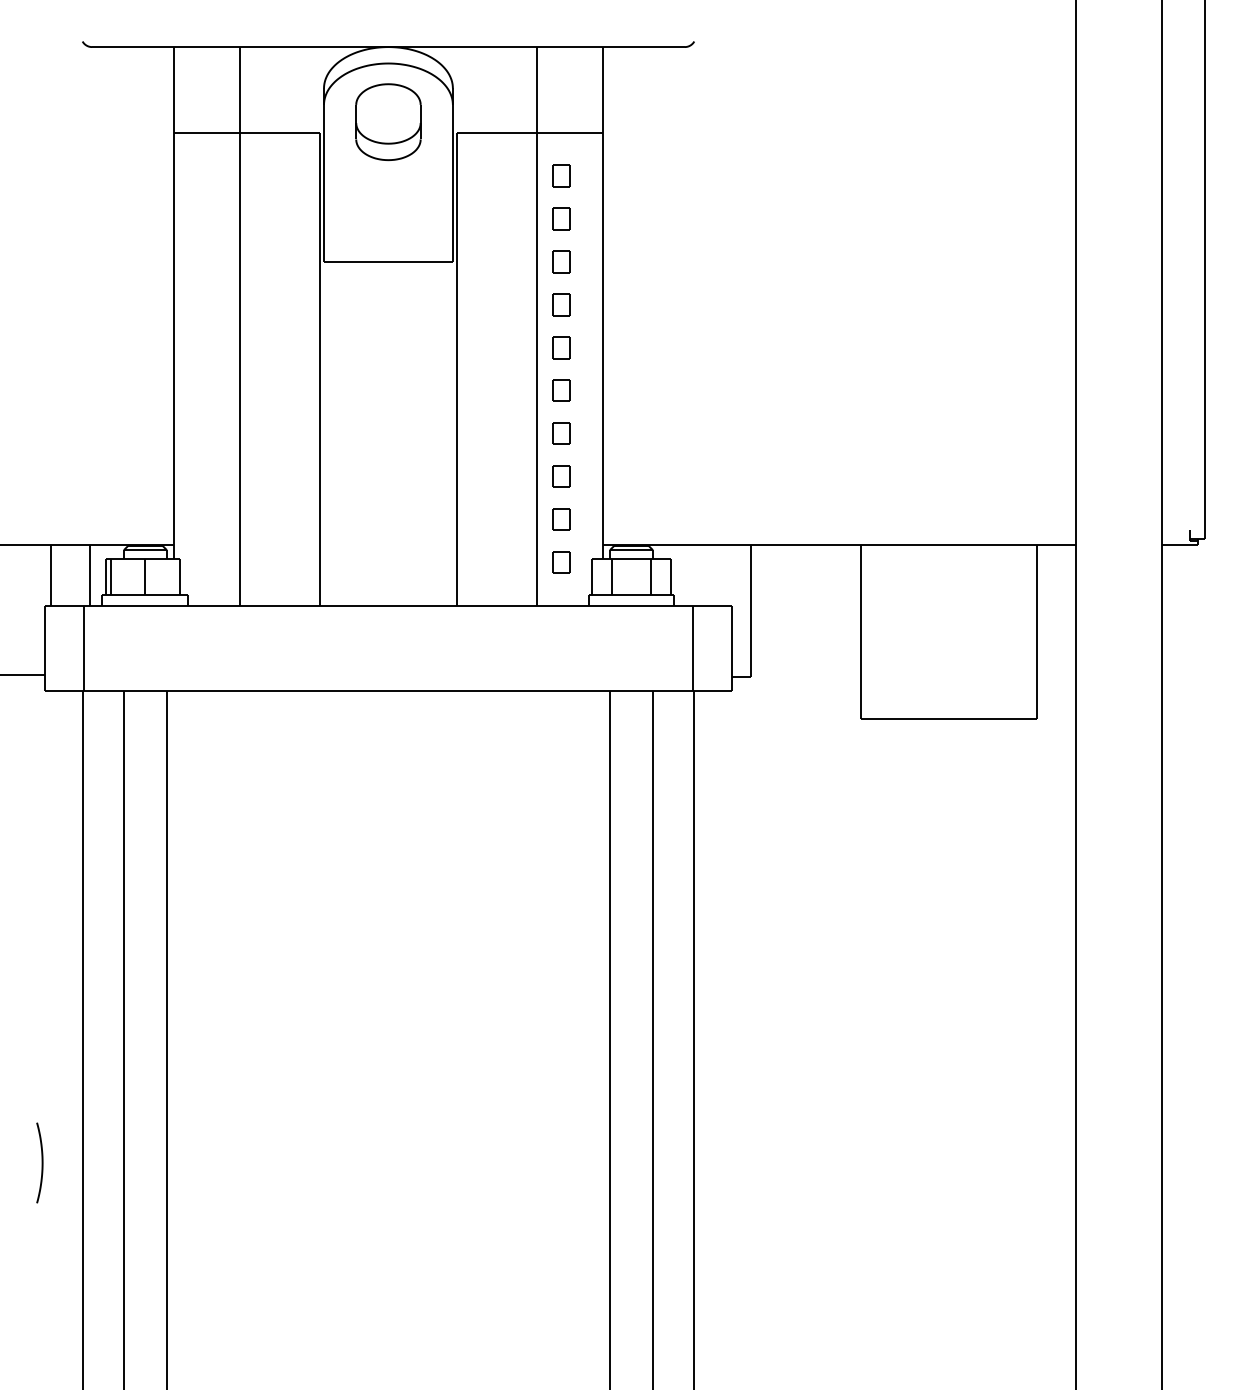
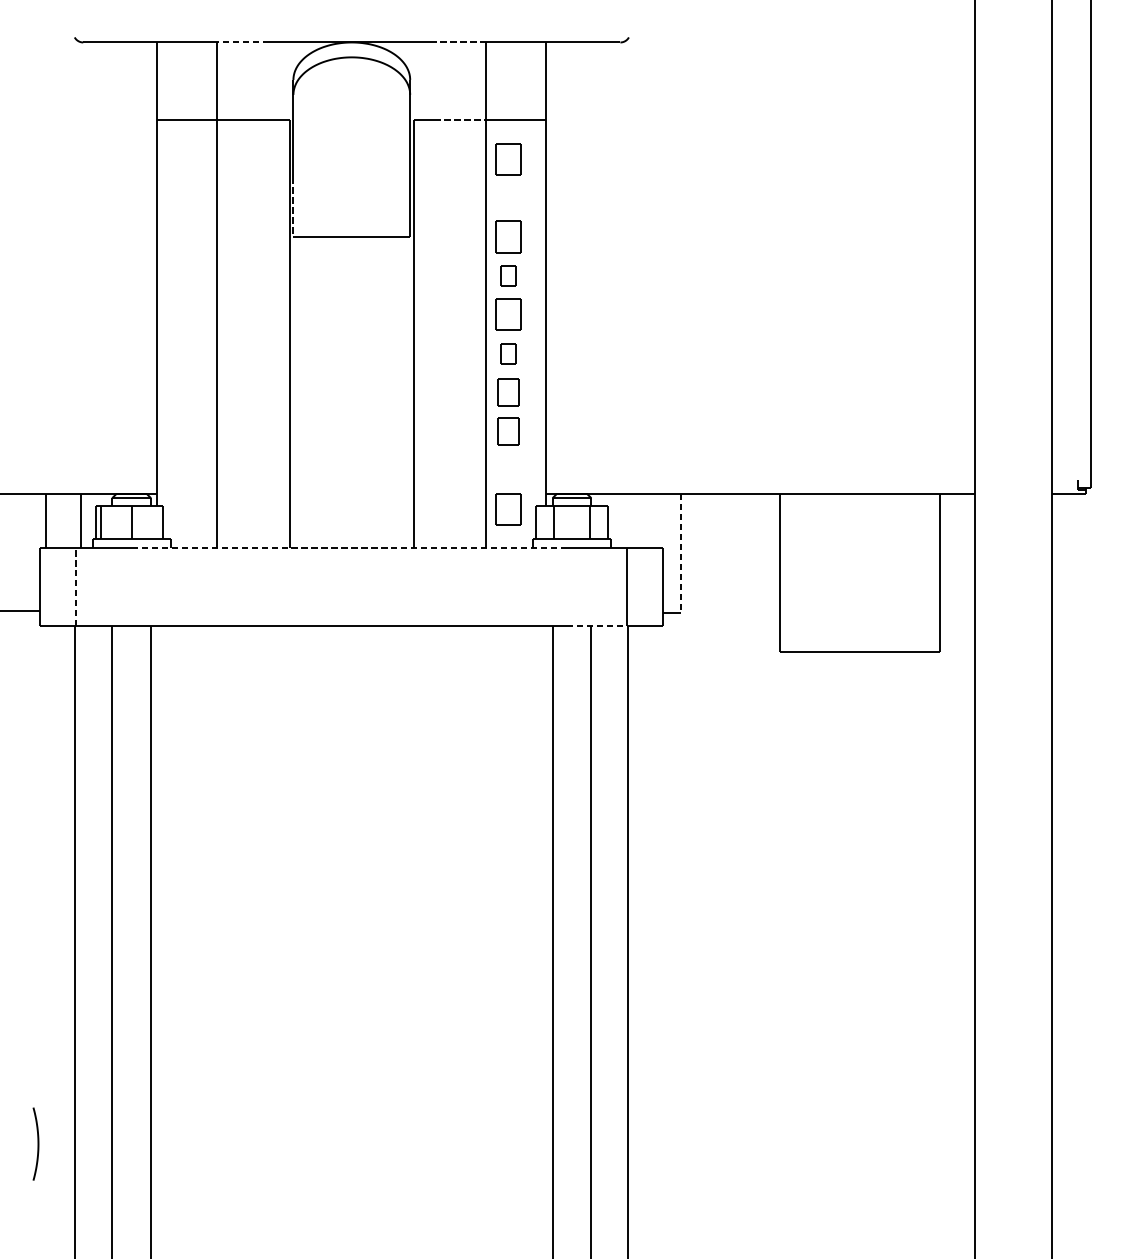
line: (268, 47) -> (243, 42), solid -> dashed
line: (508, 47) -> (460, 42), solid -> dashed
part: (388, 122) -> (351, 110), removed
line: (508, 132) -> (460, 119), solid -> dashed
part: (561, 175) -> (508, 158), size x1.6
part: (561, 218) -> (508, 197), removed
line: (324, 228) -> (293, 206), solid -> dashed
part: (561, 261) -> (508, 236), size x1.6
part: (561, 347) -> (508, 314), size x1.6
part: (561, 433) -> (508, 392), size x1.4
part: (561, 476) -> (508, 431), size x1.4
part: (561, 519) -> (508, 470), removed
part: (561, 562) -> (508, 509), size x1.6
line: (387, 605) -> (350, 548), solid -> dashed
line: (751, 611) -> (680, 553), solid -> dashed
line: (84, 648) -> (76, 587), solid -> dashed
line: (659, 691) -> (597, 626), solid -> dashed
curve: (41, 1162) -> (37, 1143), moved

